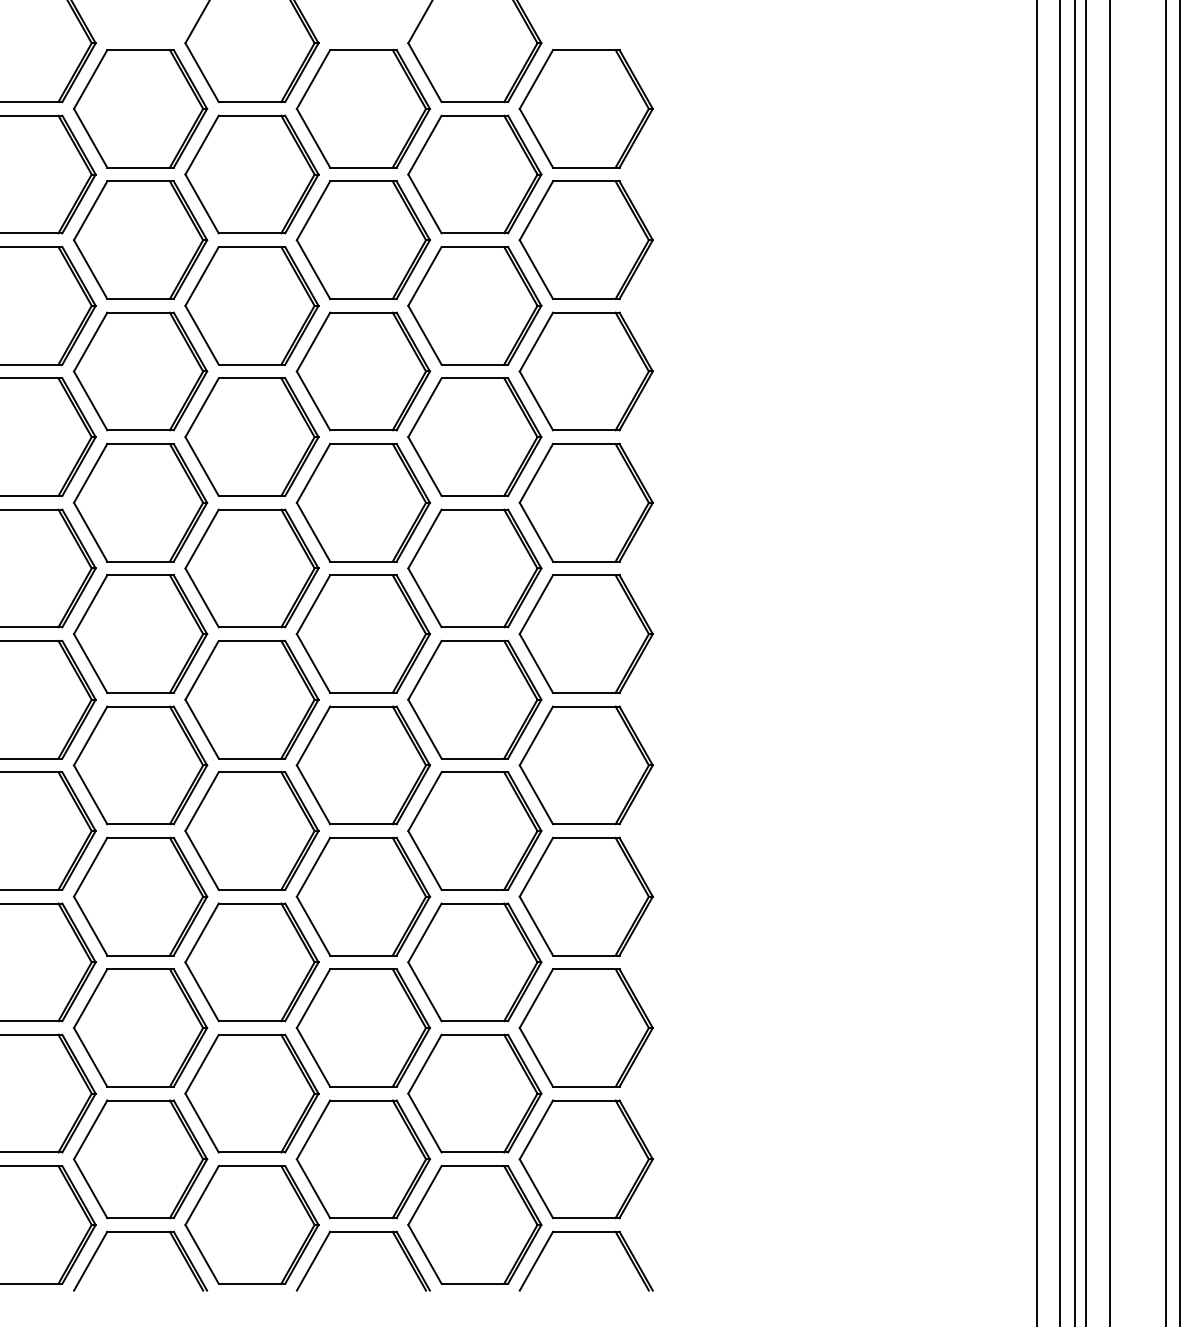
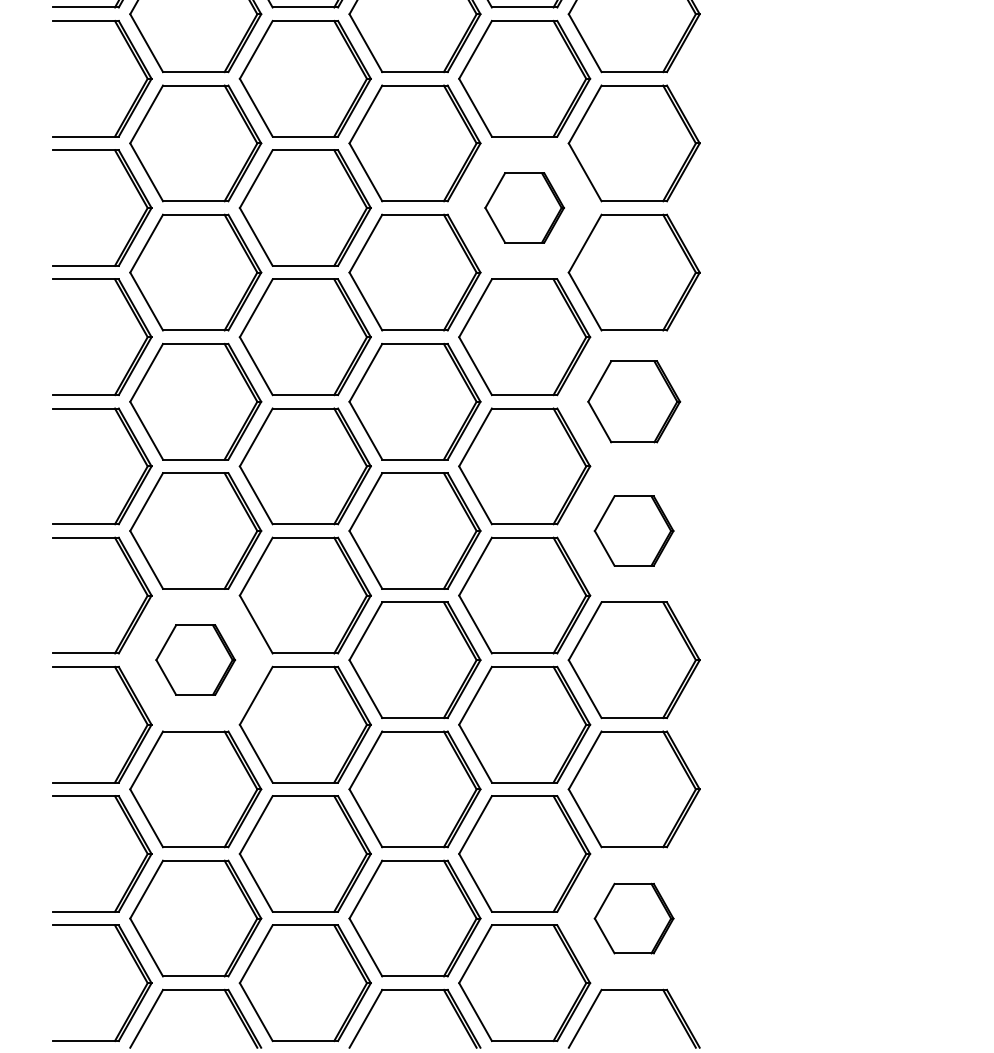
part: (474, 436) -> (524, 207), size x0.6
part: (585, 633) -> (633, 401), size x0.7
part: (585, 765) -> (633, 531), size x0.6
part: (140, 896) -> (195, 659), size x0.6
part: (585, 1159) -> (633, 918), size x0.6

